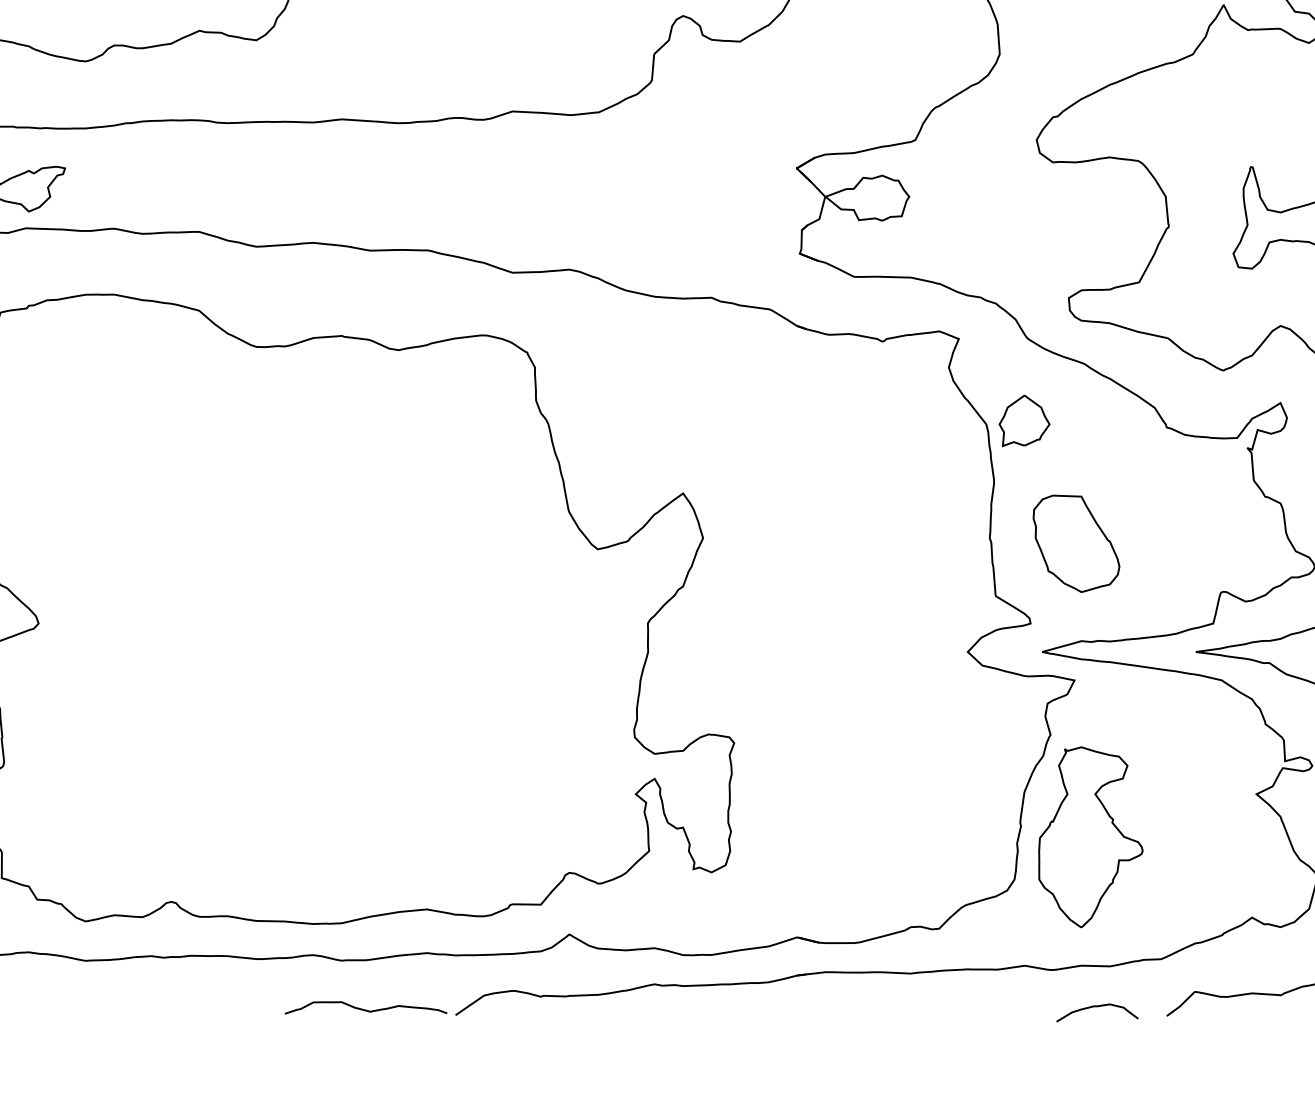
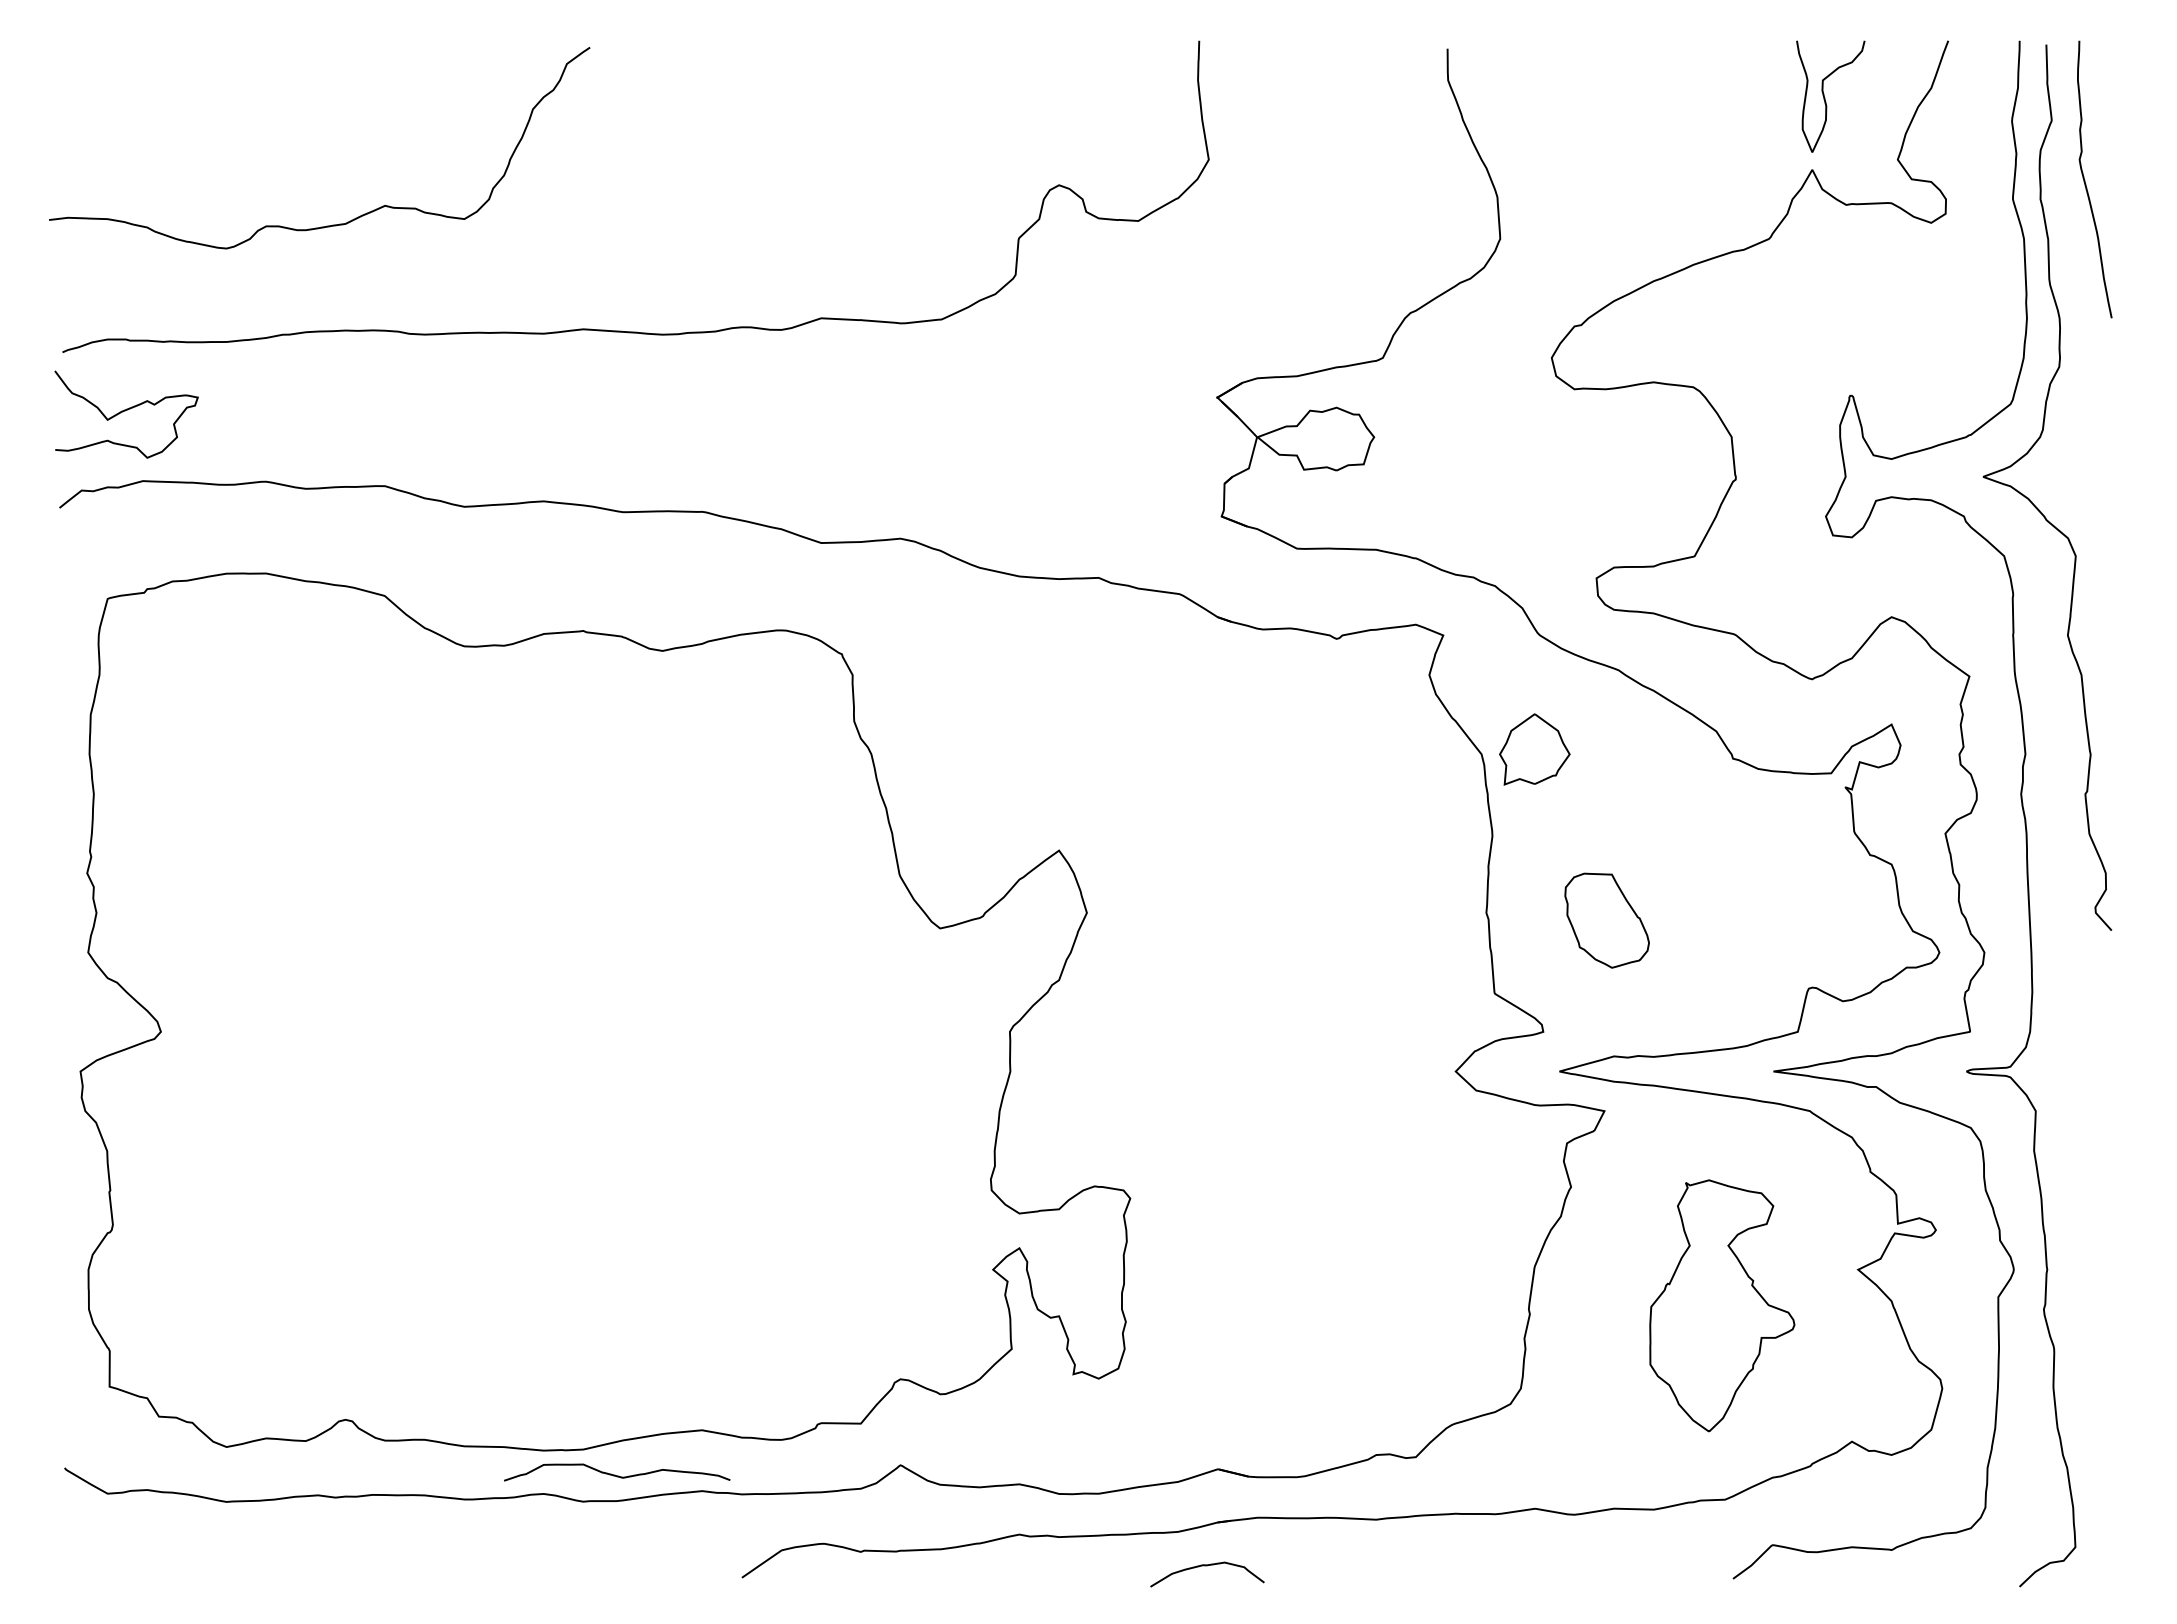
part: (1075, 543) -> (1606, 920), size x0.7
part: (1091, 837) -> (1722, 1305), moved
curve: (1097, 1007) -> (1207, 1566), moved
curve: (364, 1009) -> (615, 1474), moved

